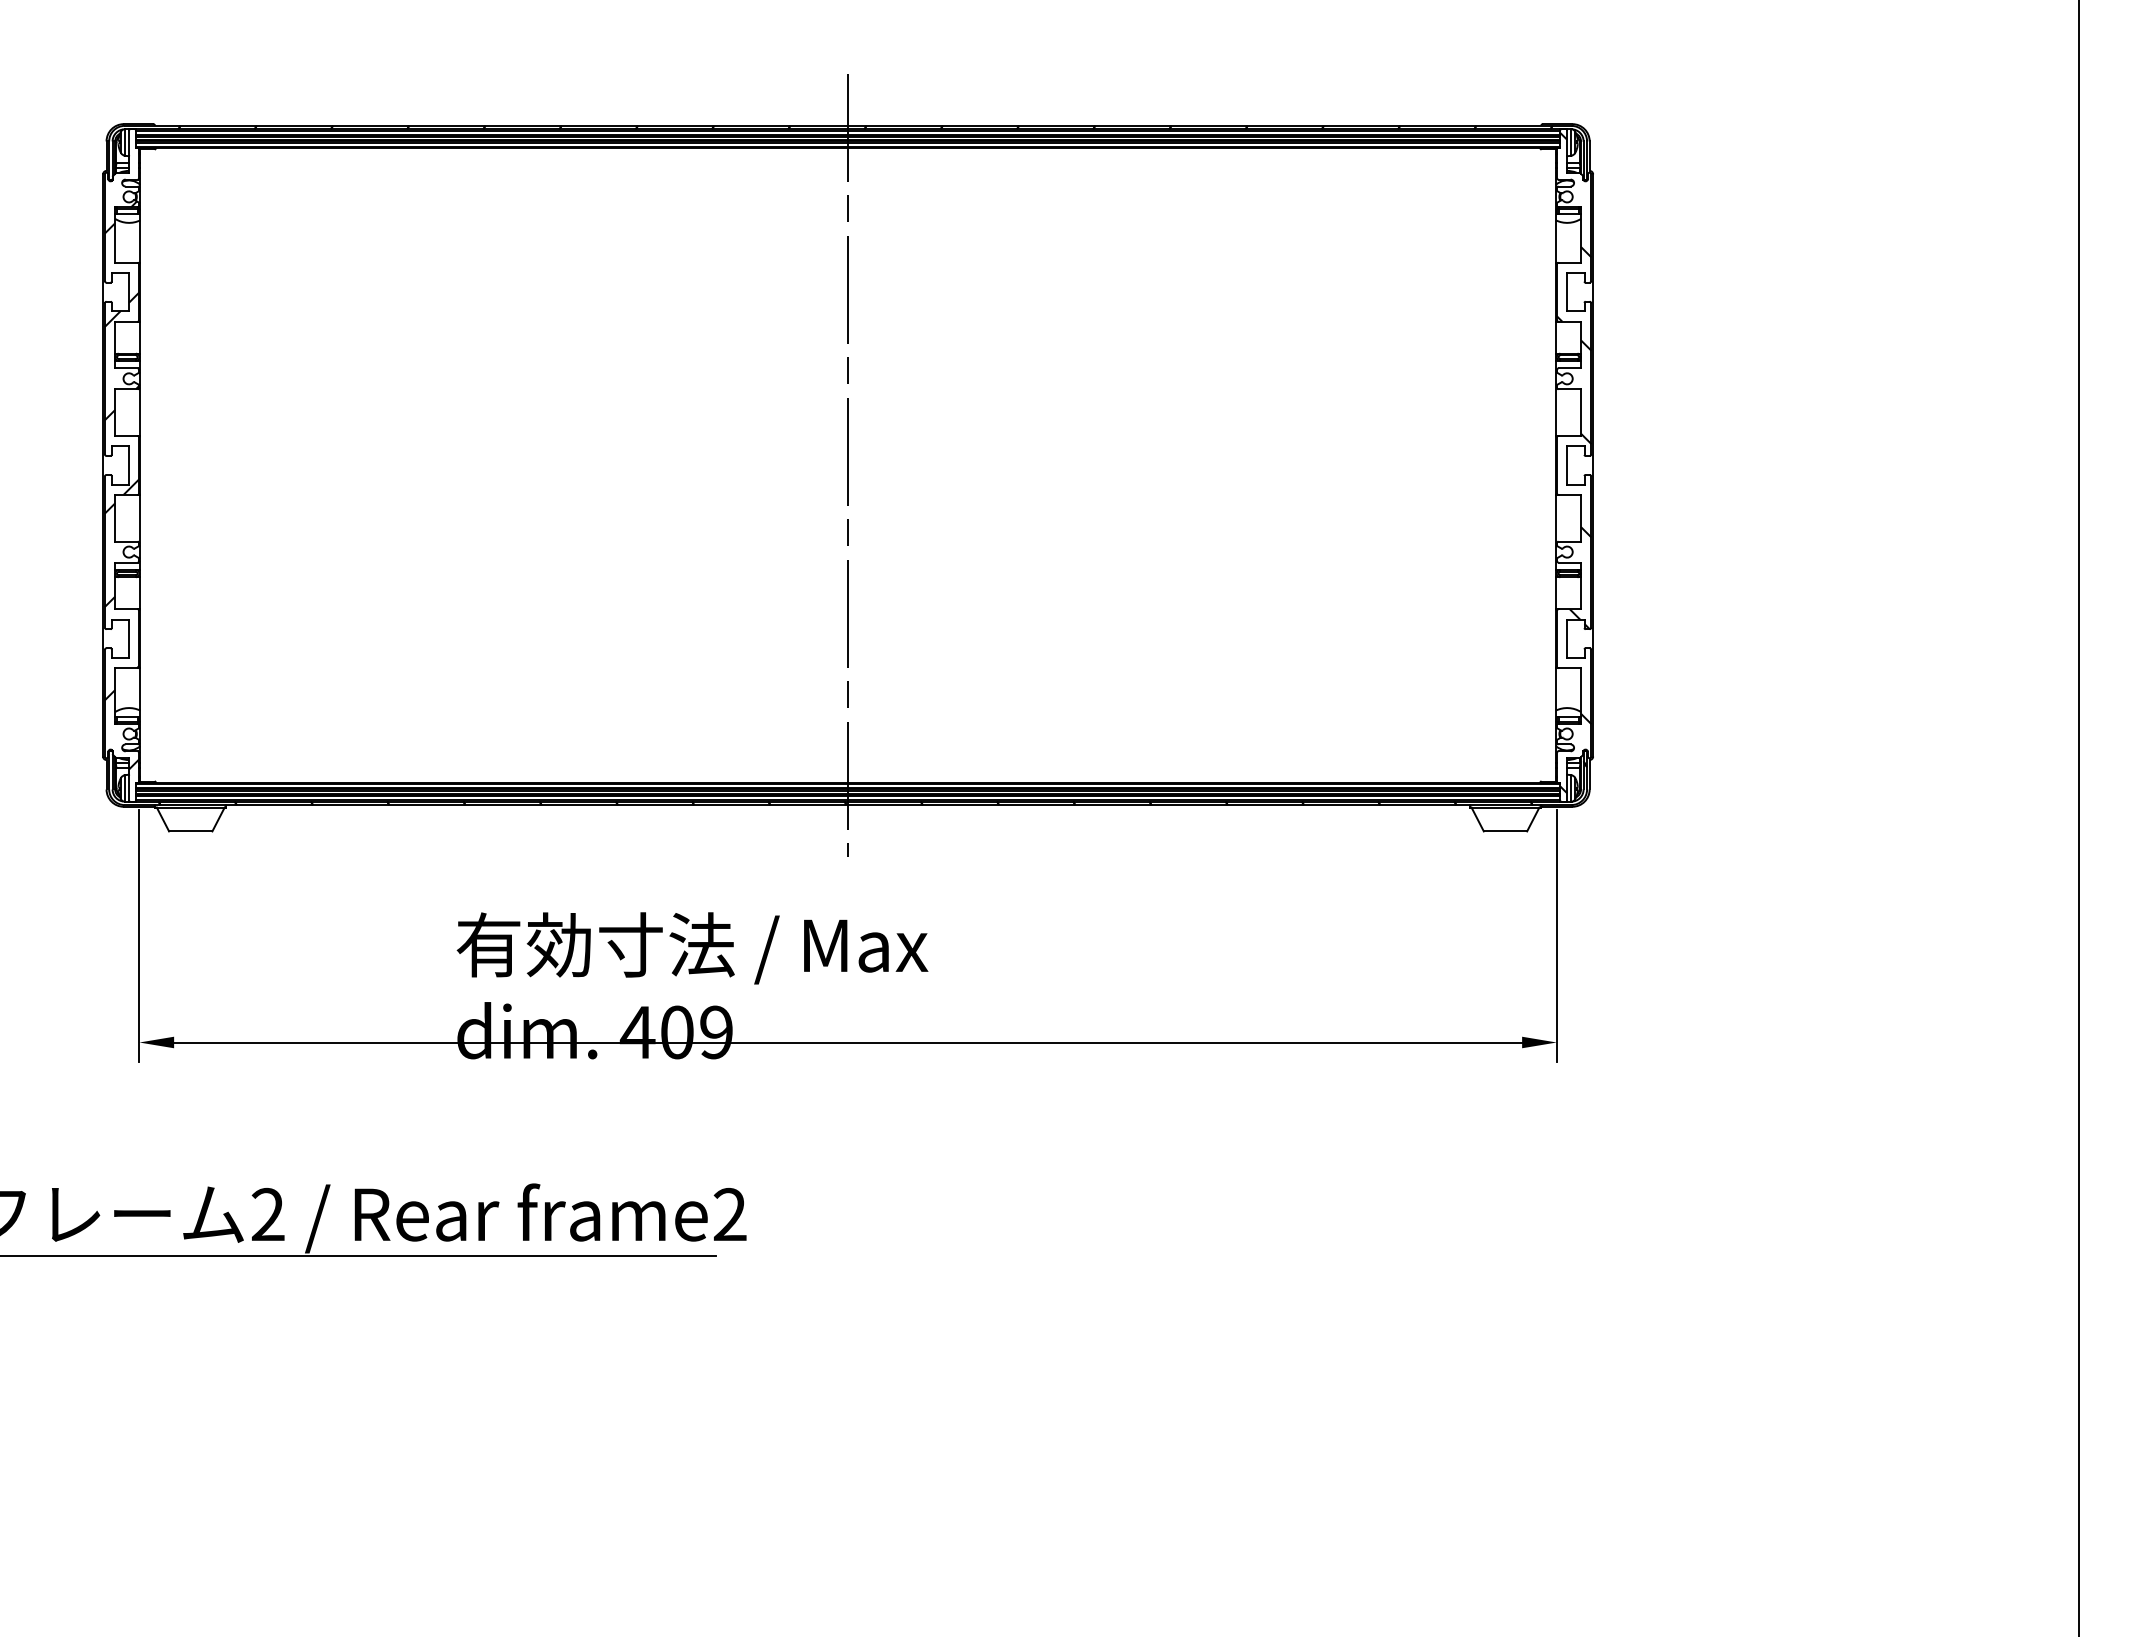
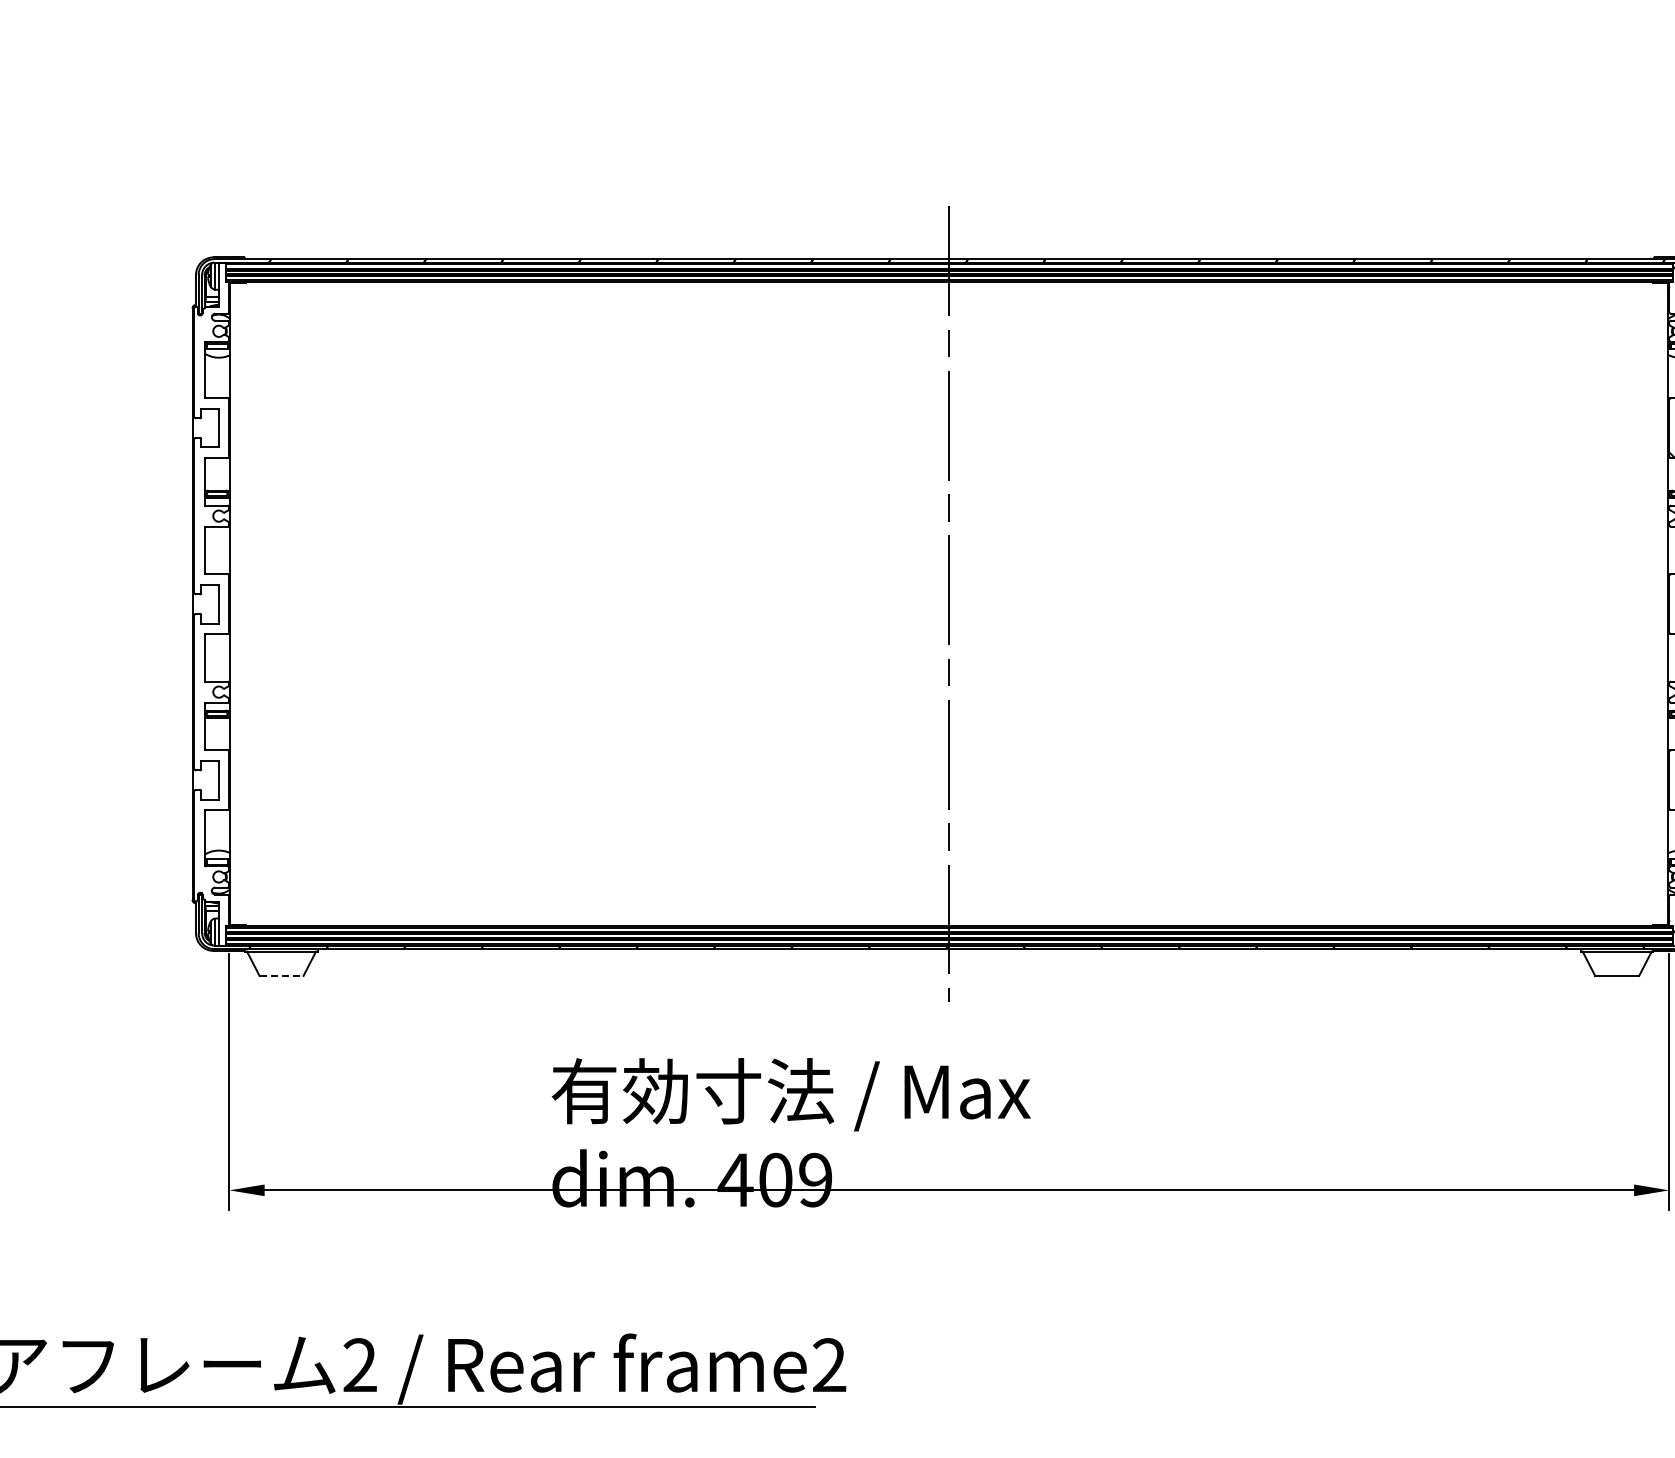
hatch: (121, 485) -> (211, 624), removed
line: (190, 831) -> (281, 975), solid -> dashed

